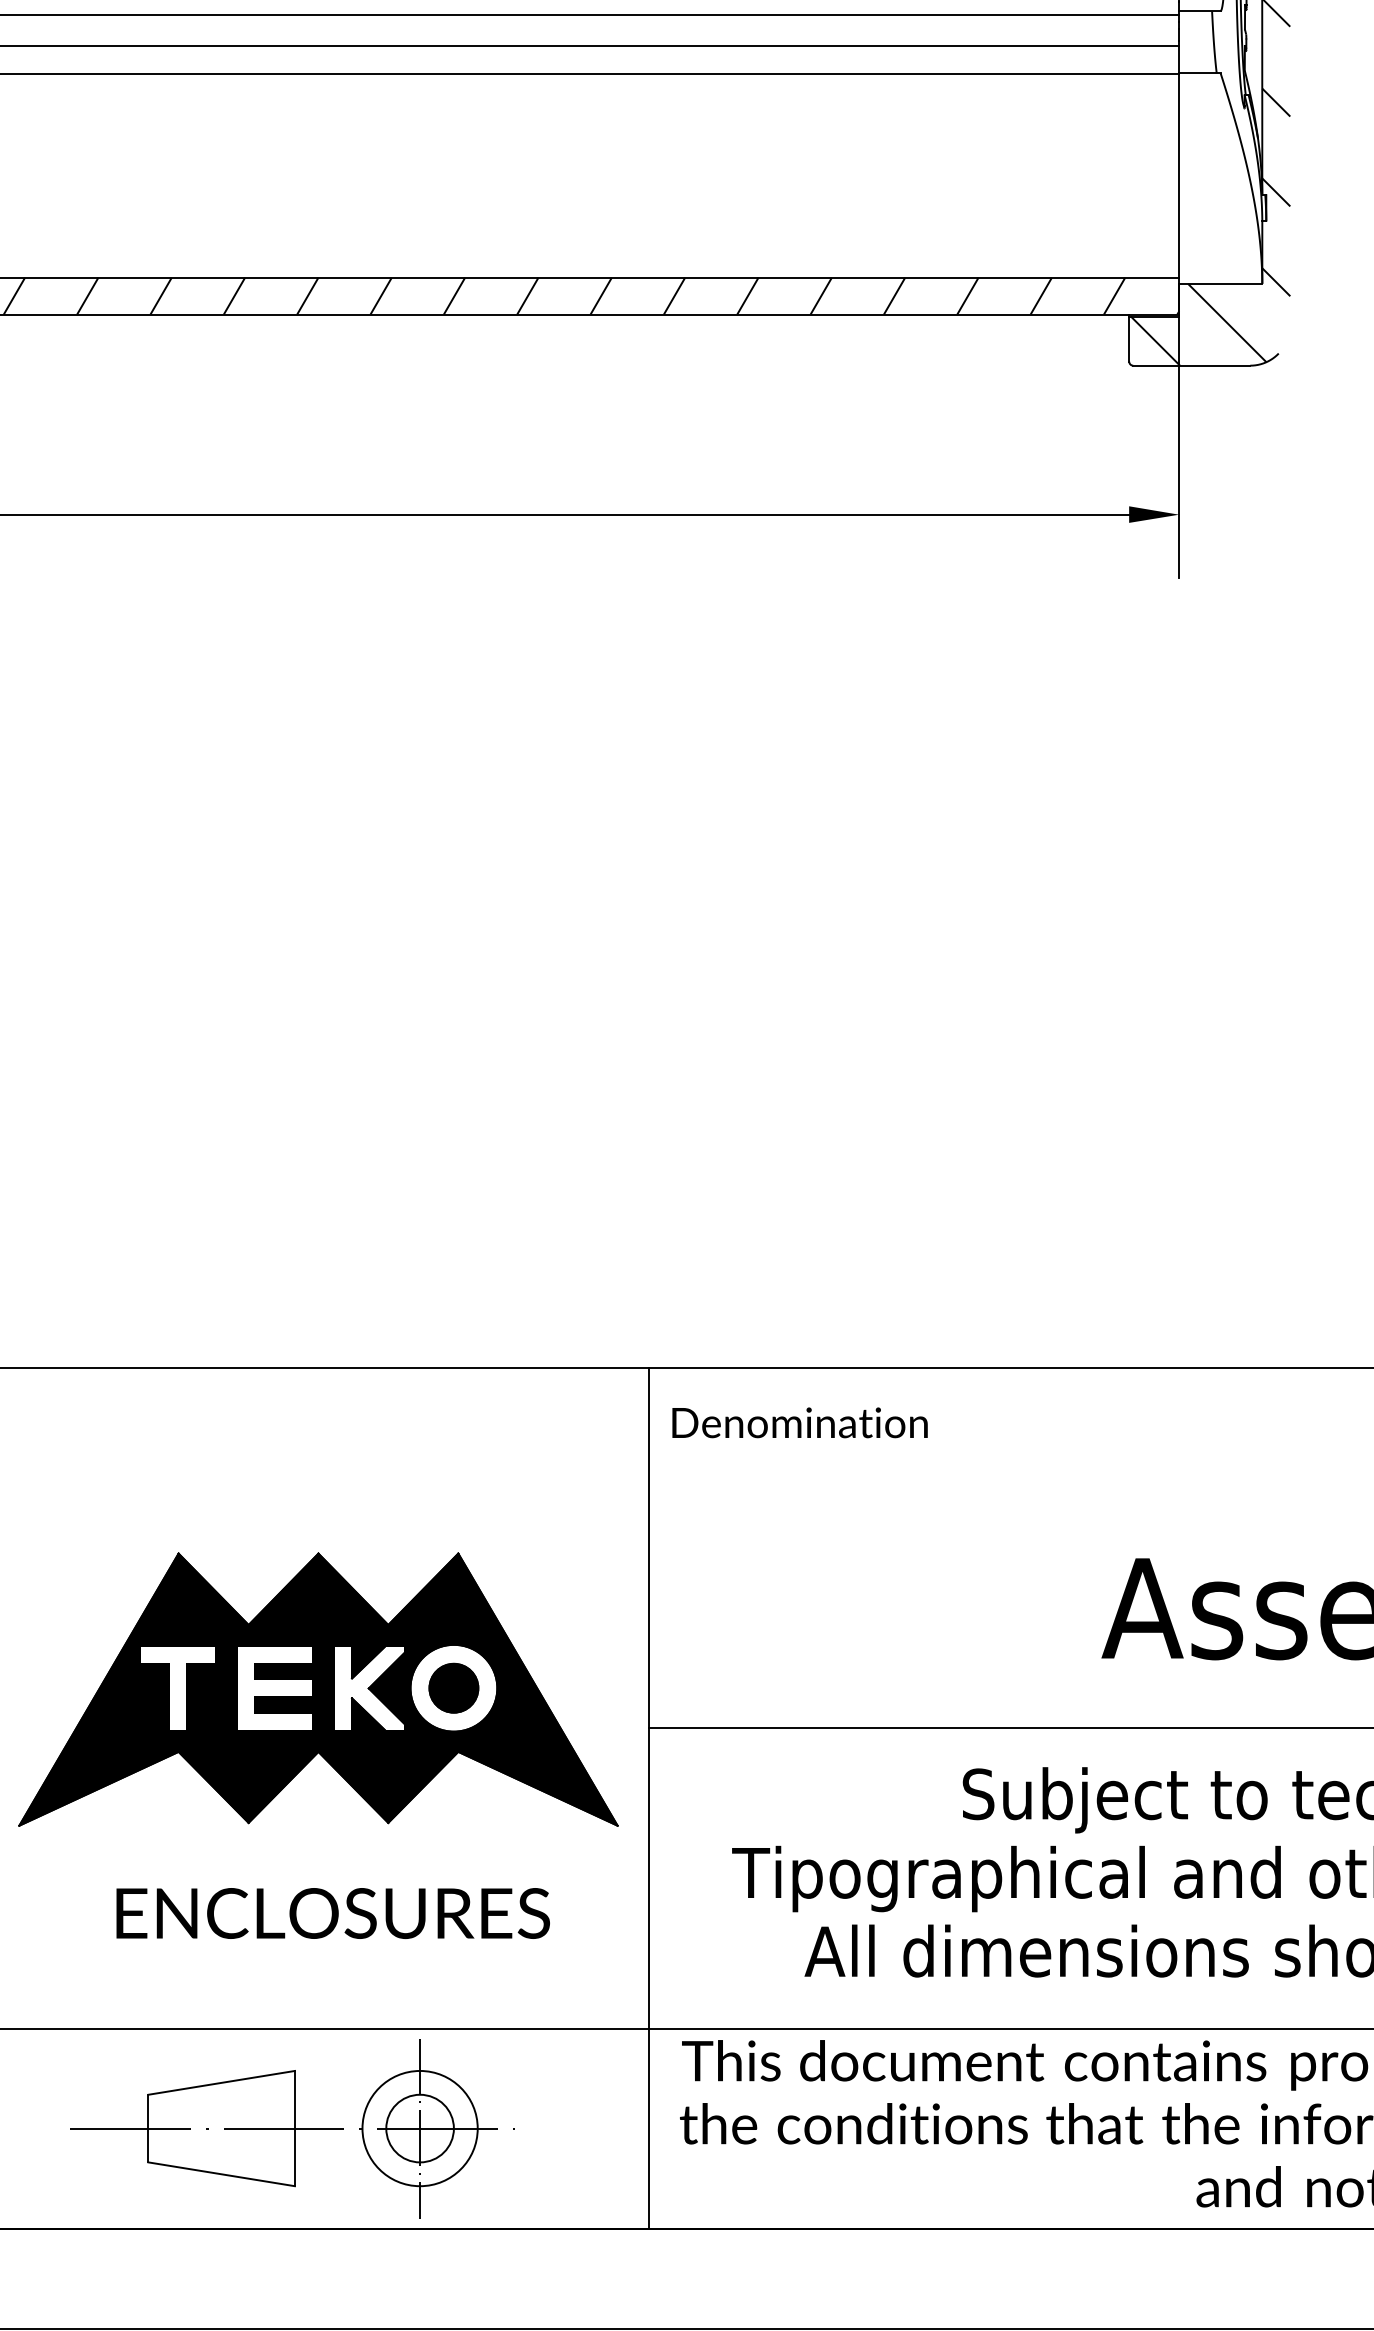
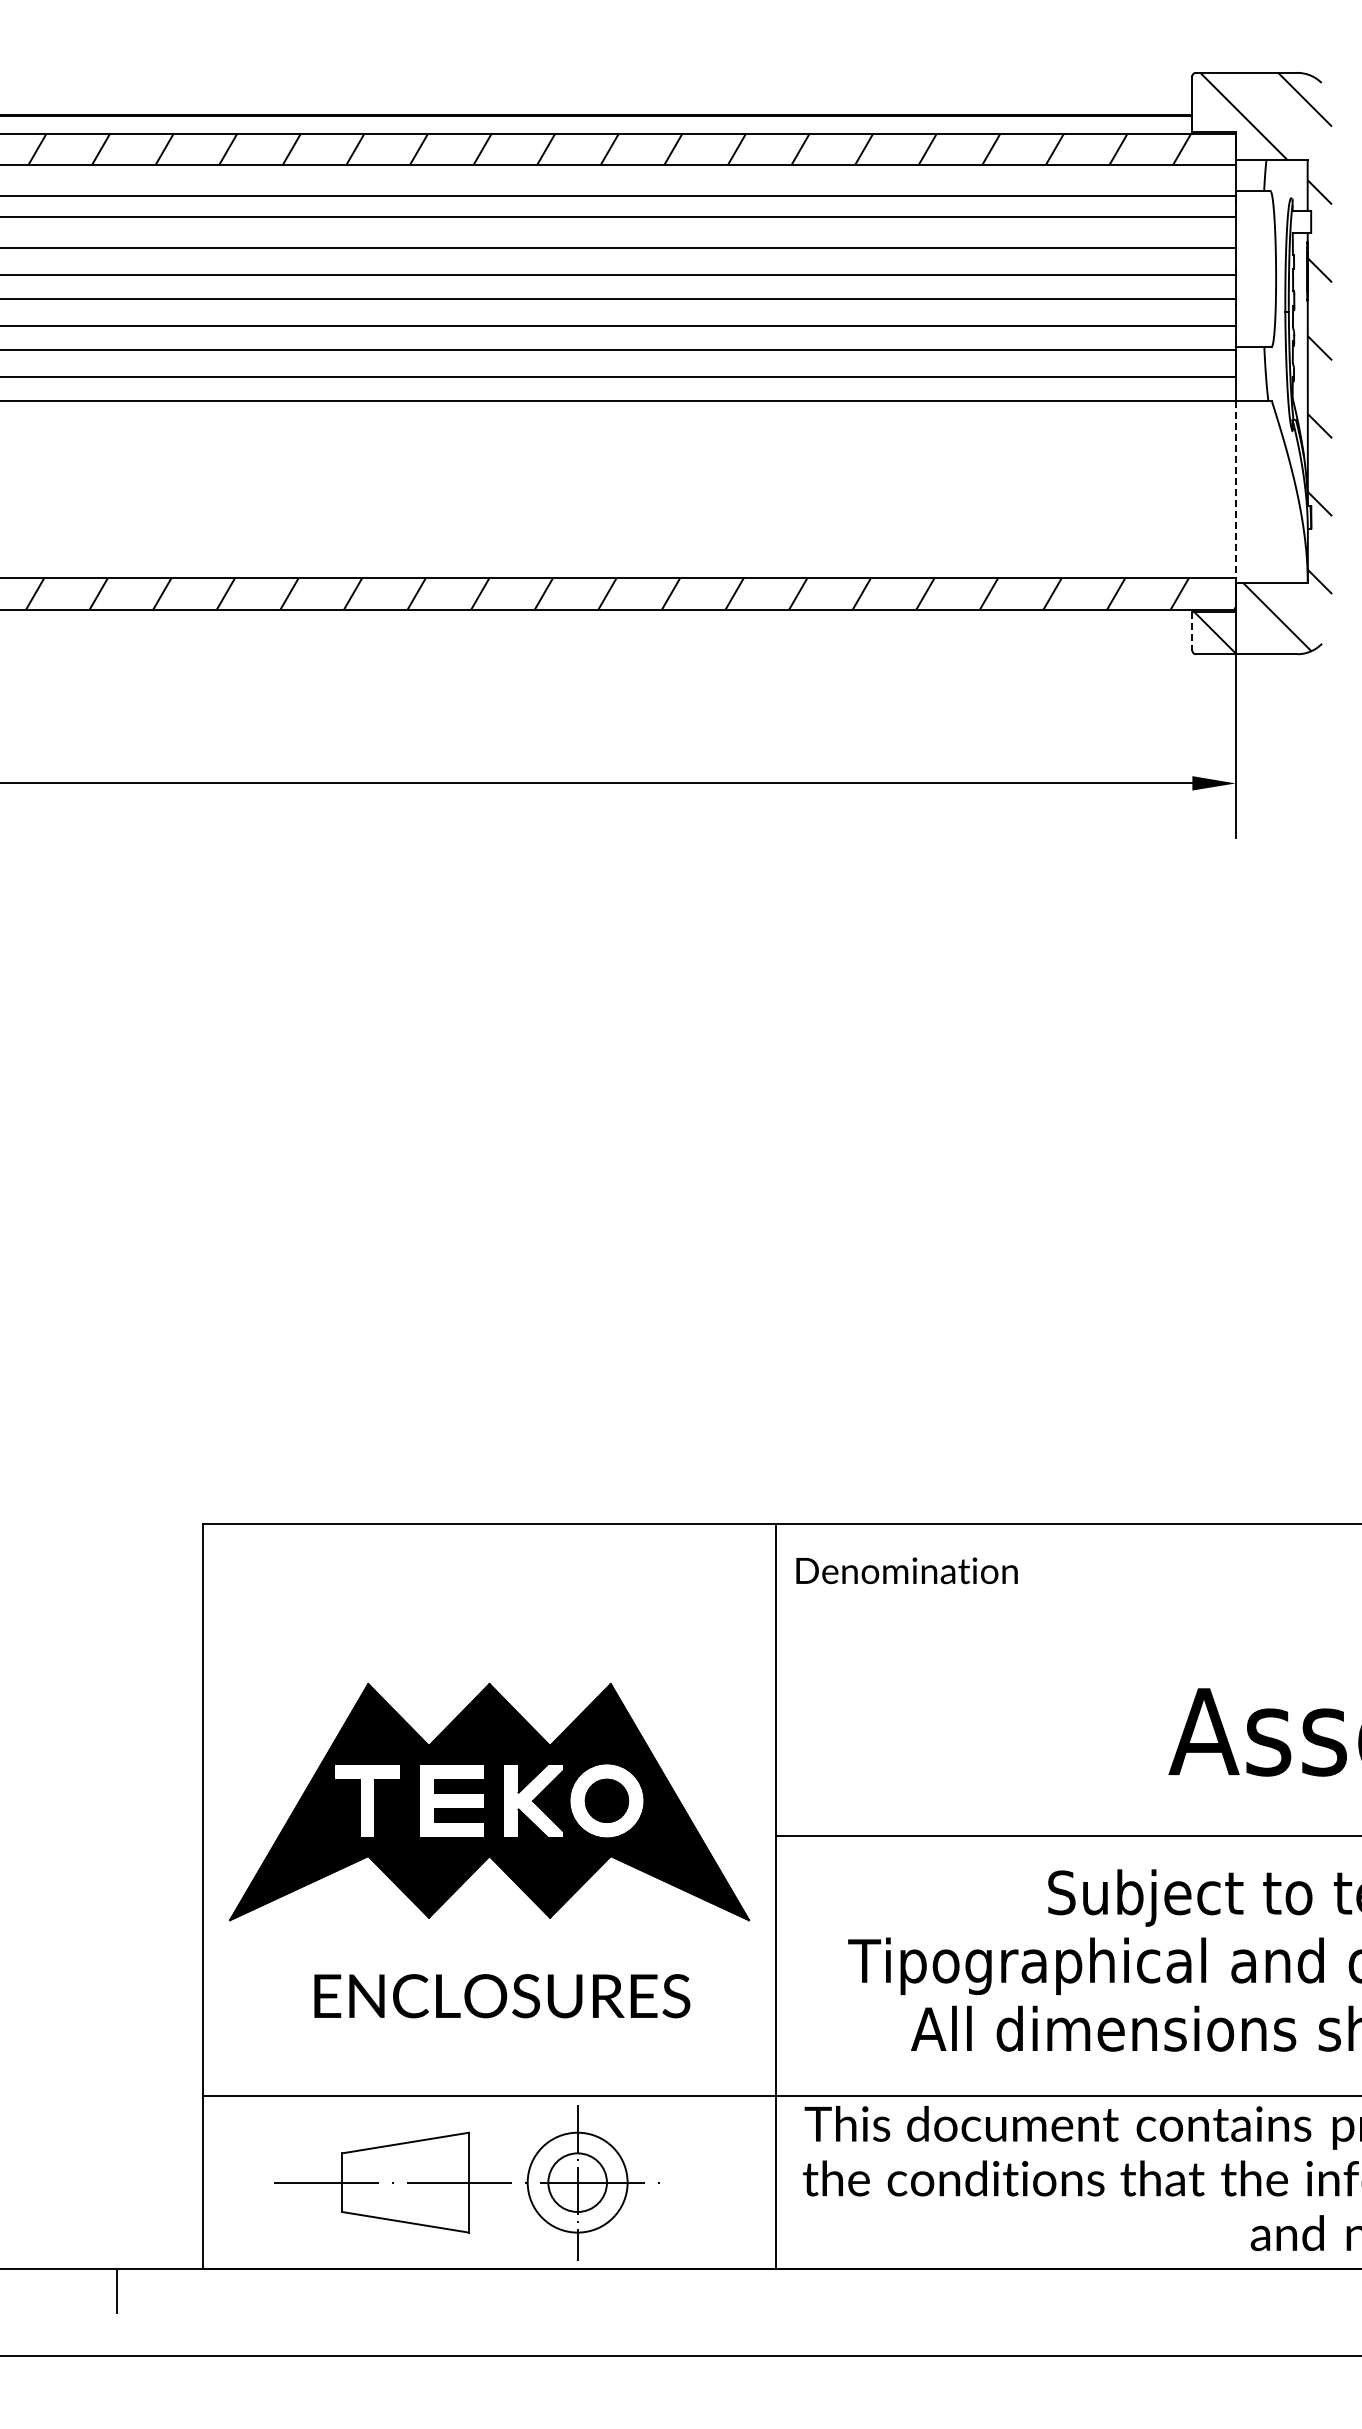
line: (1178, 176) -> (1235, 490), solid -> dashed
line: (1129, 339) -> (1192, 631), solid -> dashed

